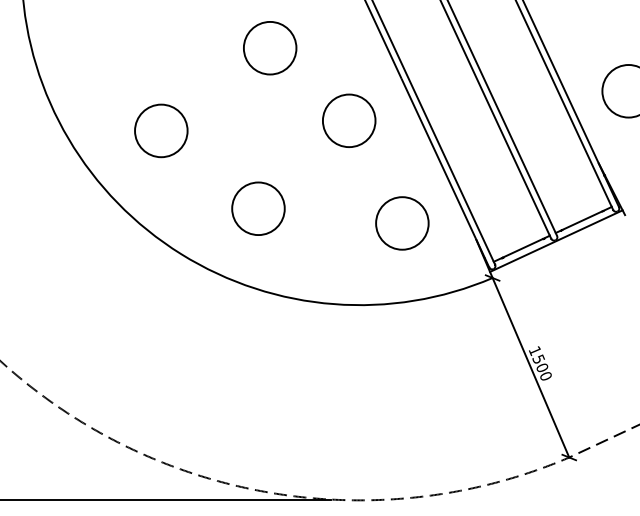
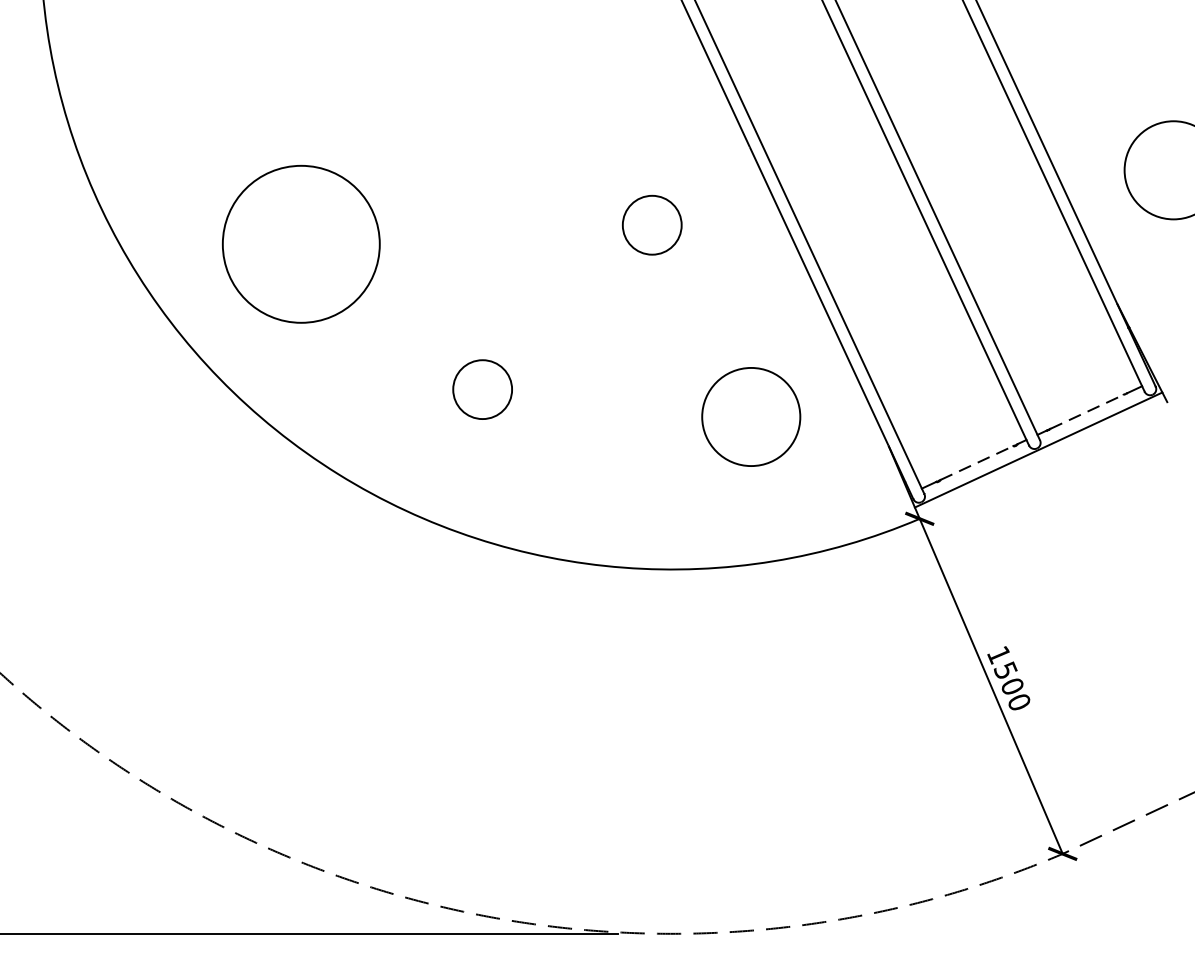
circle: (270, 48) -> (505, 90), removed
circle: (349, 120) -> (652, 224), size x0.6
circle: (161, 130) -> (301, 243), size x1.6
circle: (258, 208) -> (482, 389), size x0.6
line: (582, 220) -> (1087, 411), solid -> dashed
line: (523, 248) -> (977, 463), solid -> dashed

